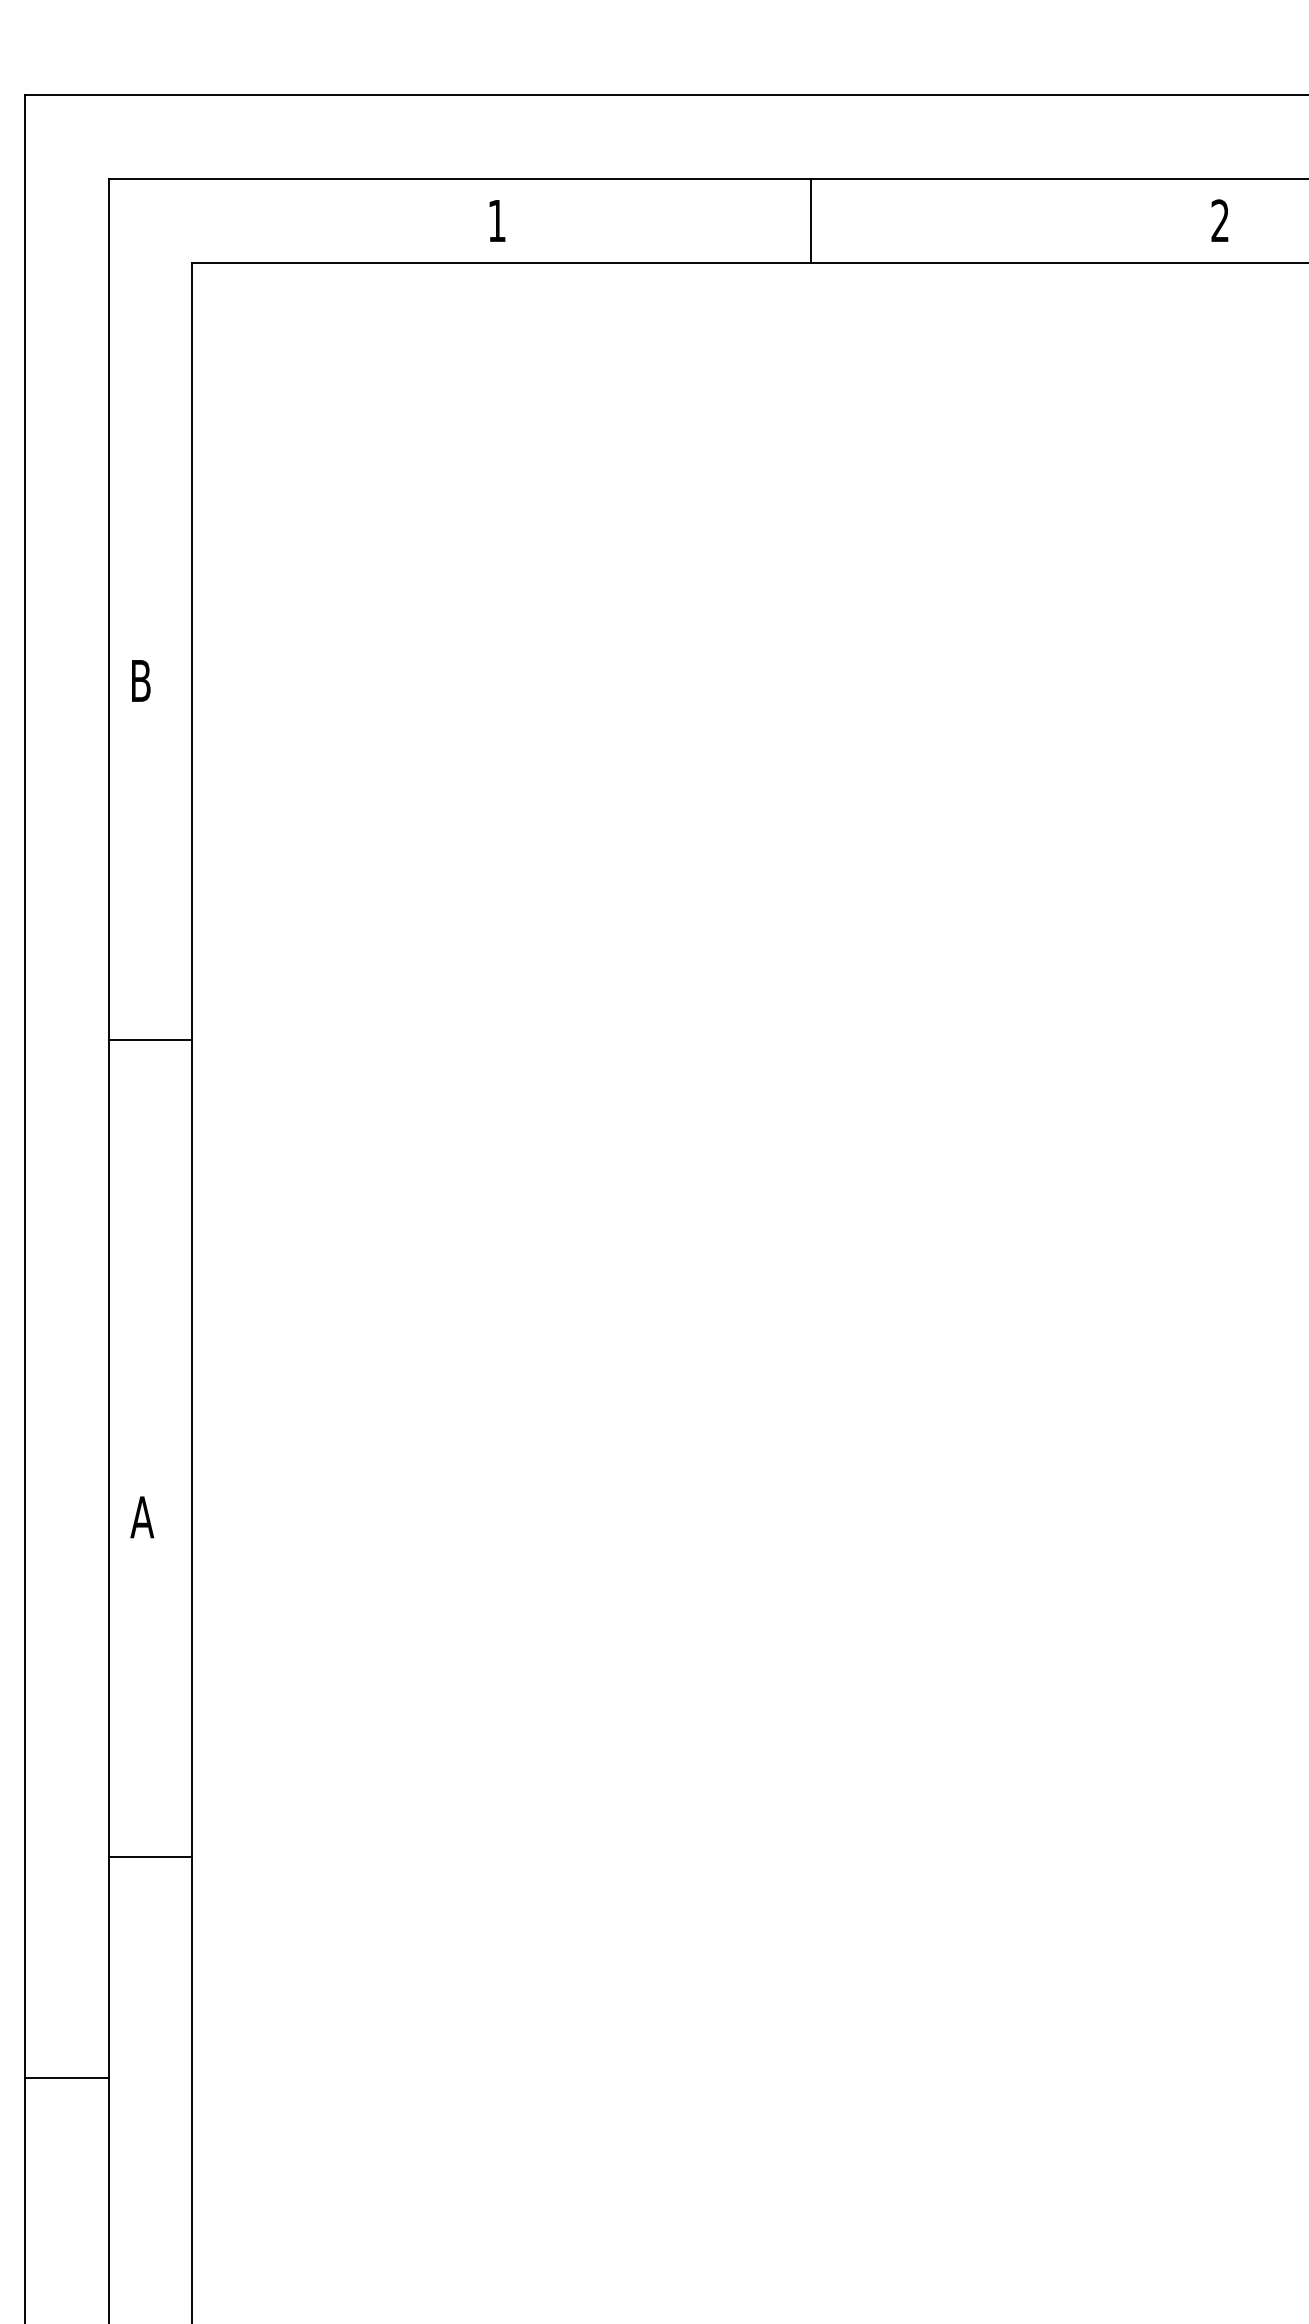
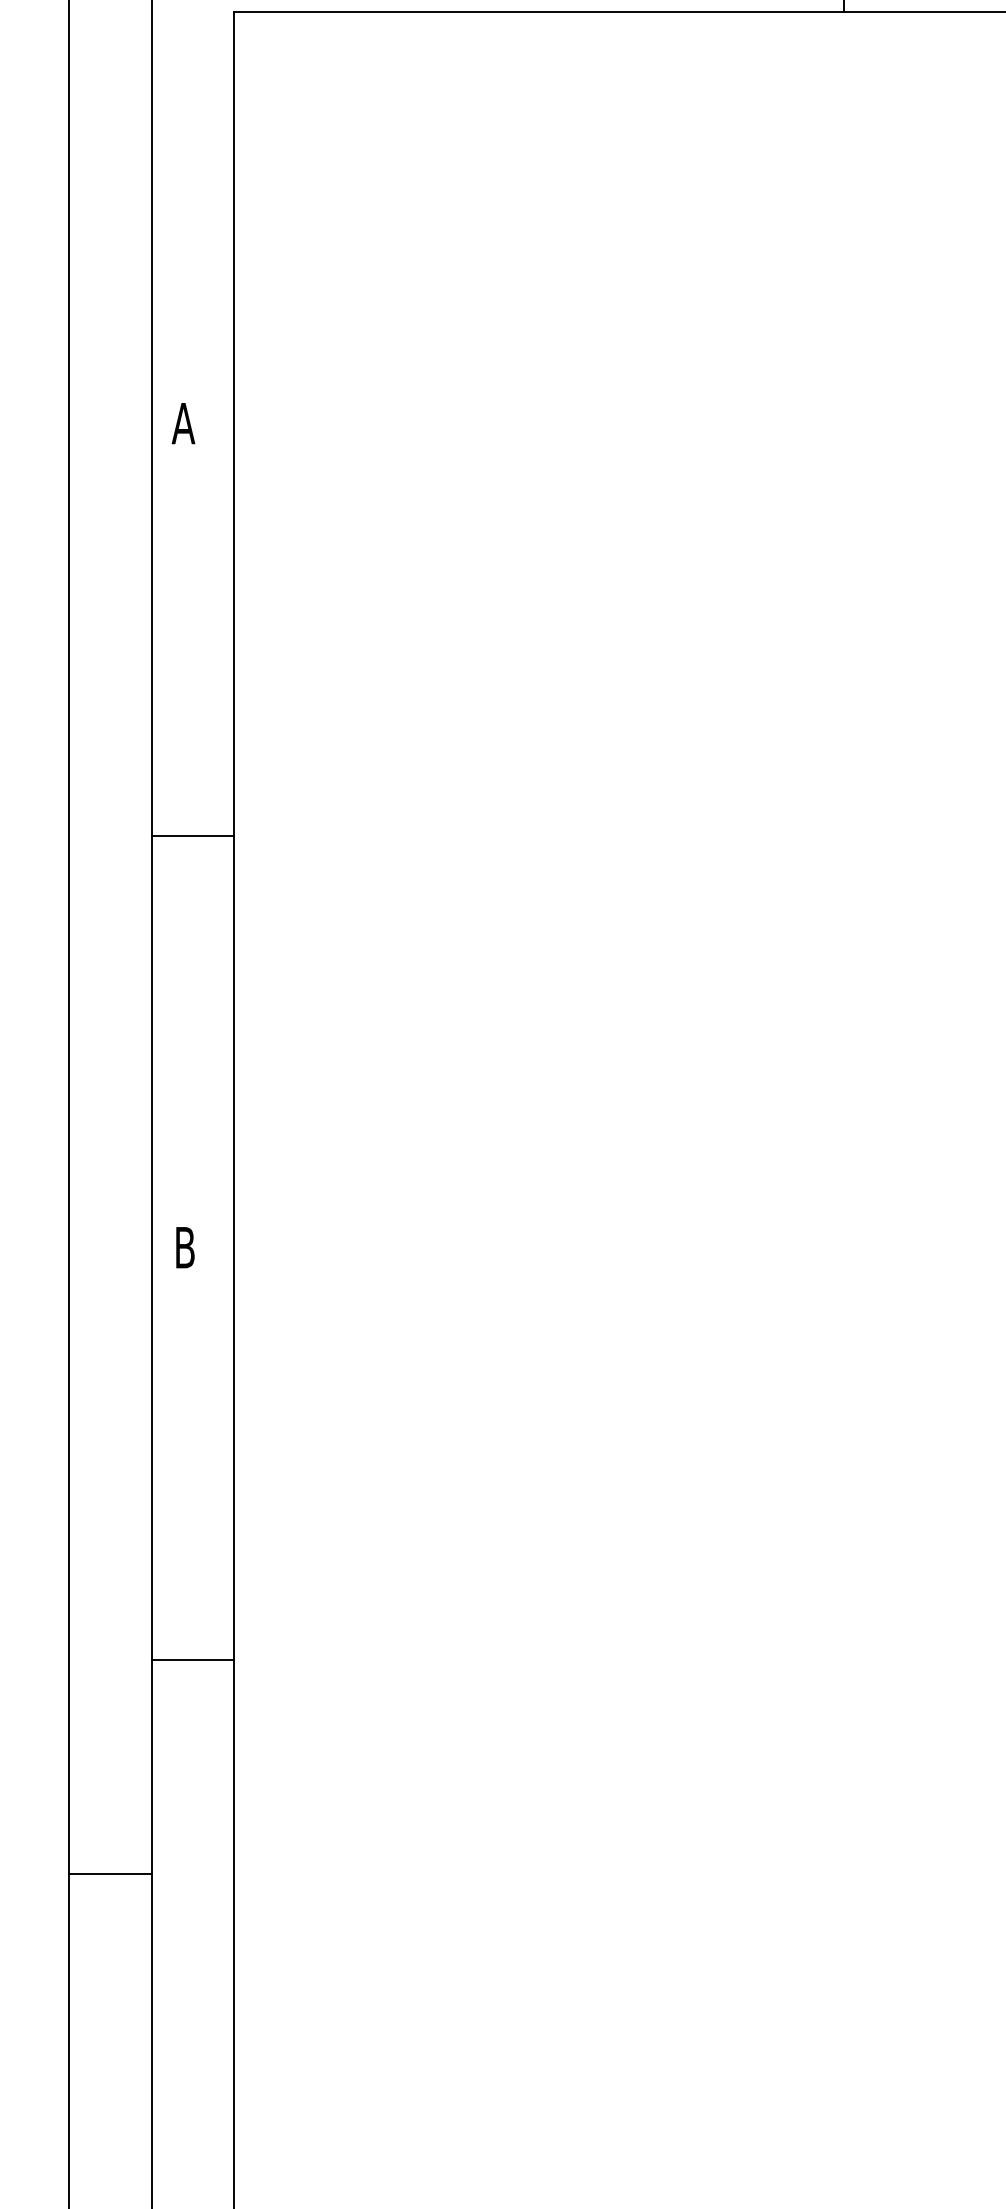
text: (140, 680) -> (183, 423), B -> A
line: (150, 1040) -> (193, 835), moved
text: (142, 1517) -> (185, 1247), A -> B
line: (150, 1856) -> (193, 1659), moved
line: (66, 2078) -> (110, 1874), moved

